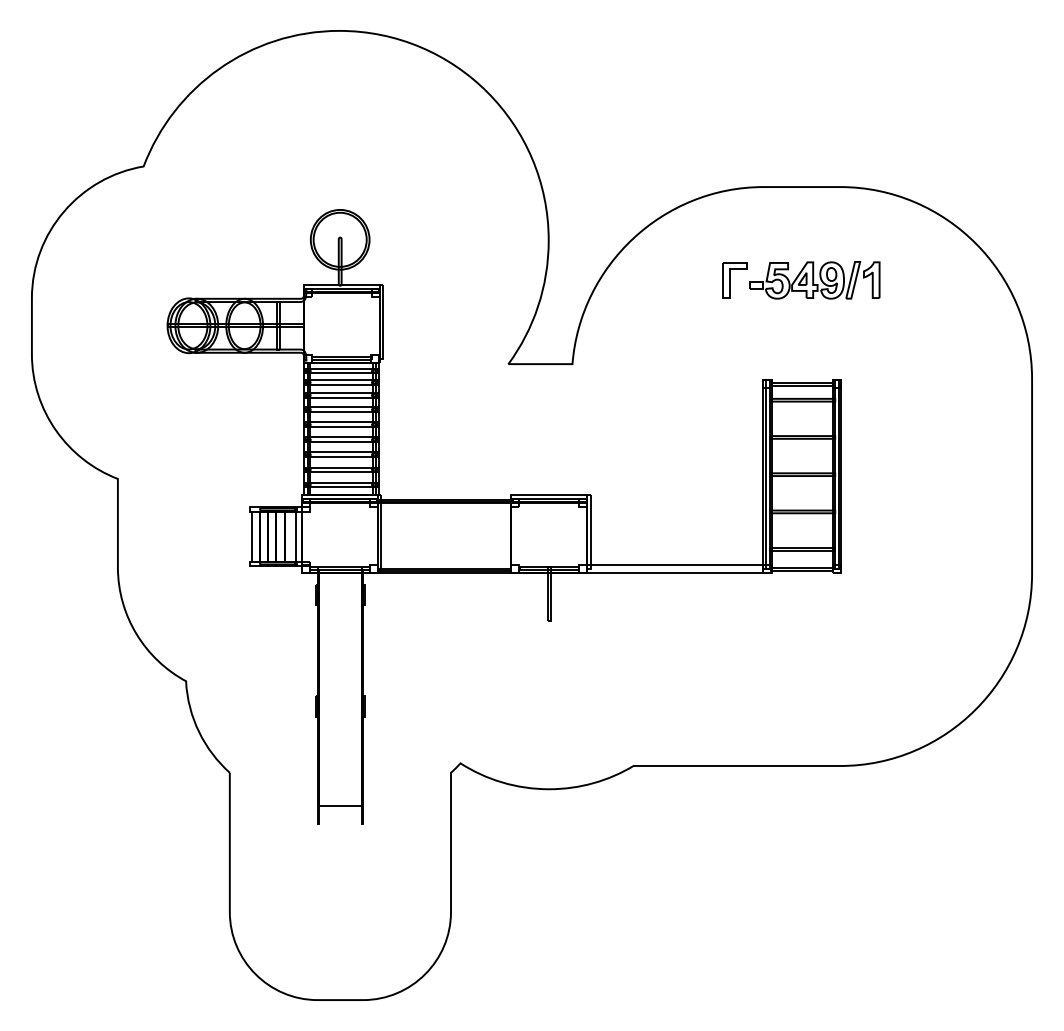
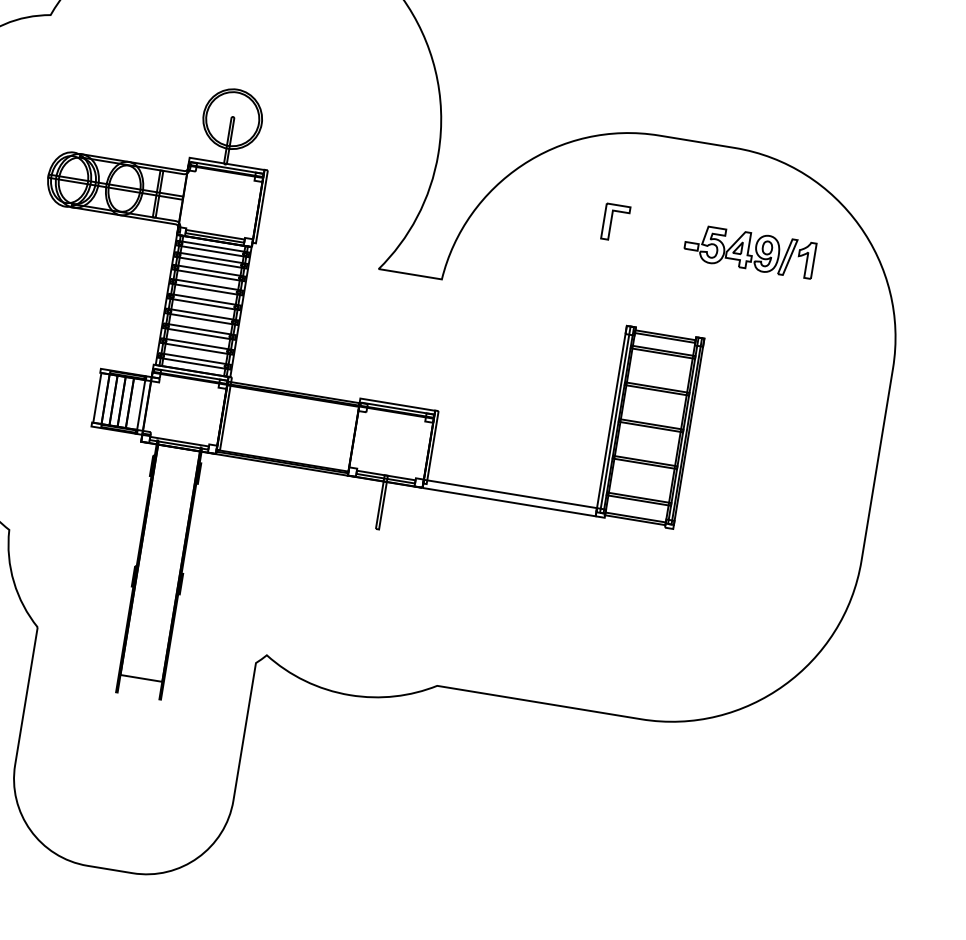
part: (814, 280) -> (749, 251), moved

